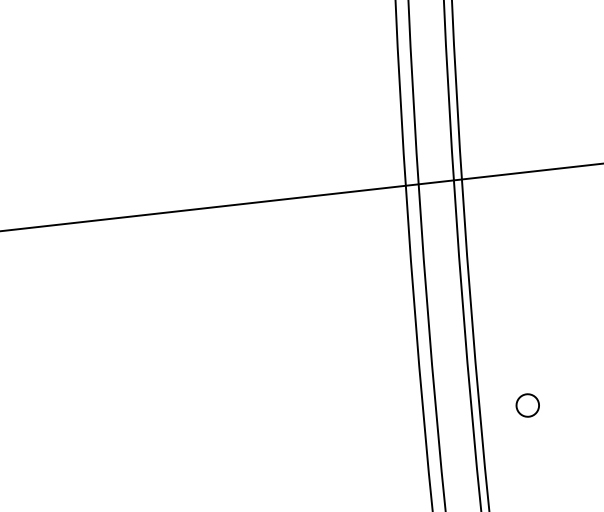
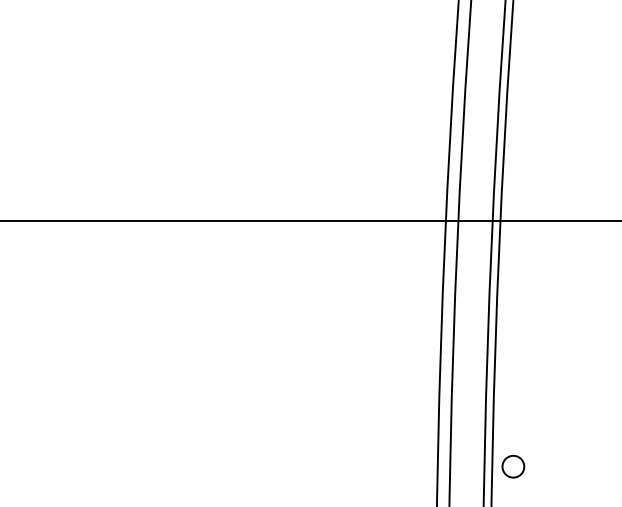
circle: (527, 405) -> (513, 466), moved

